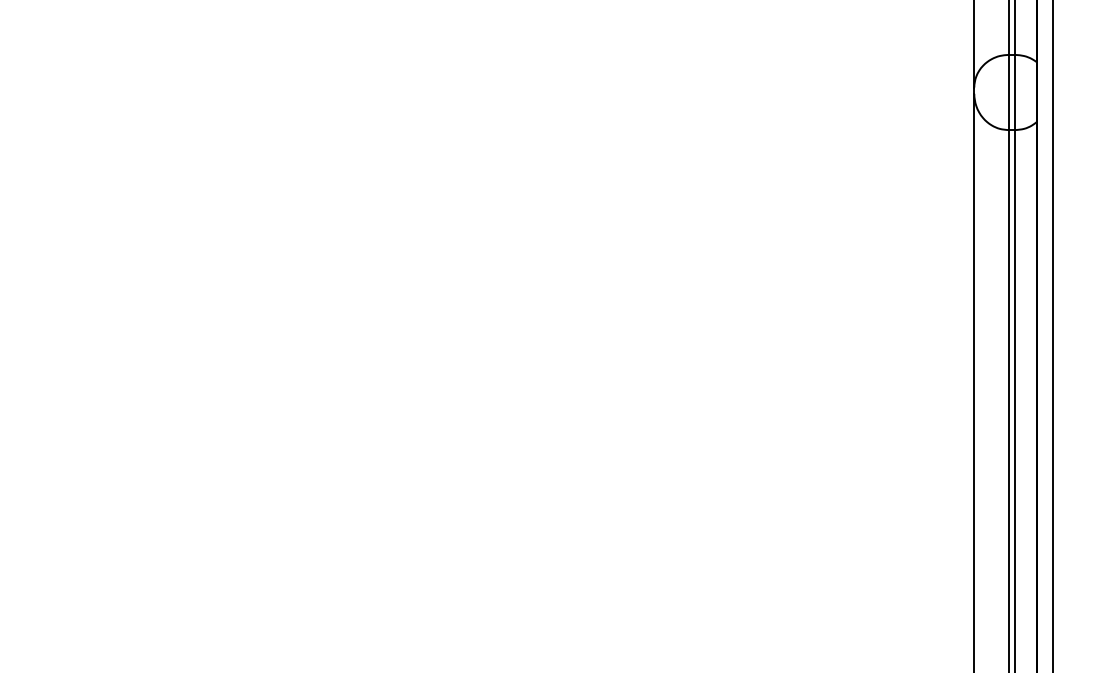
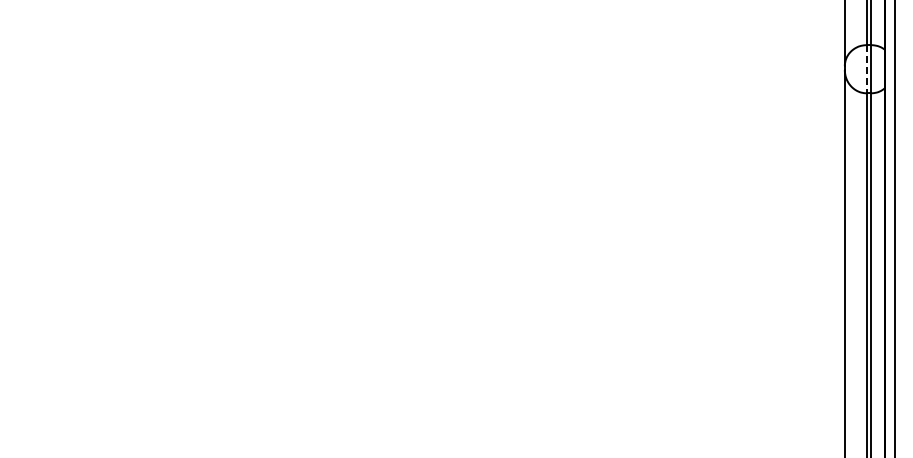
line: (1008, 92) -> (866, 69), solid -> dashed

